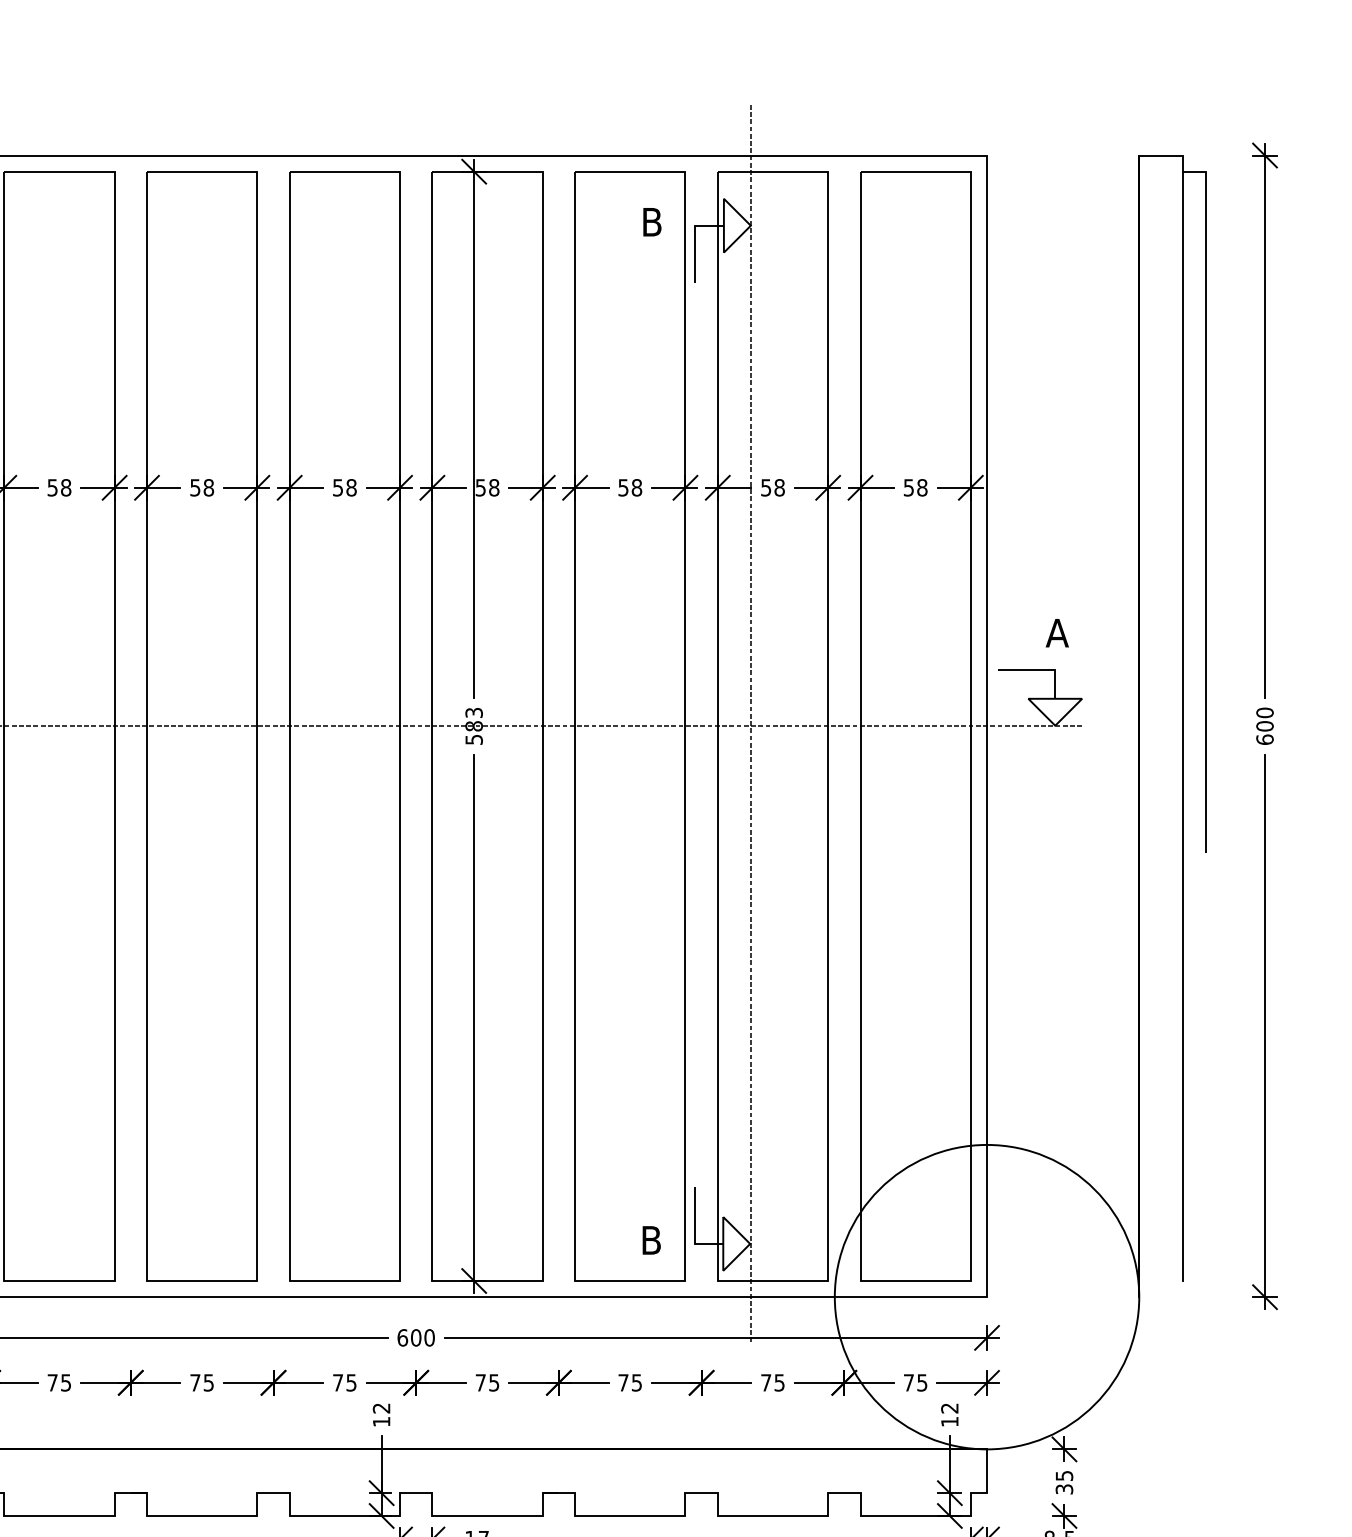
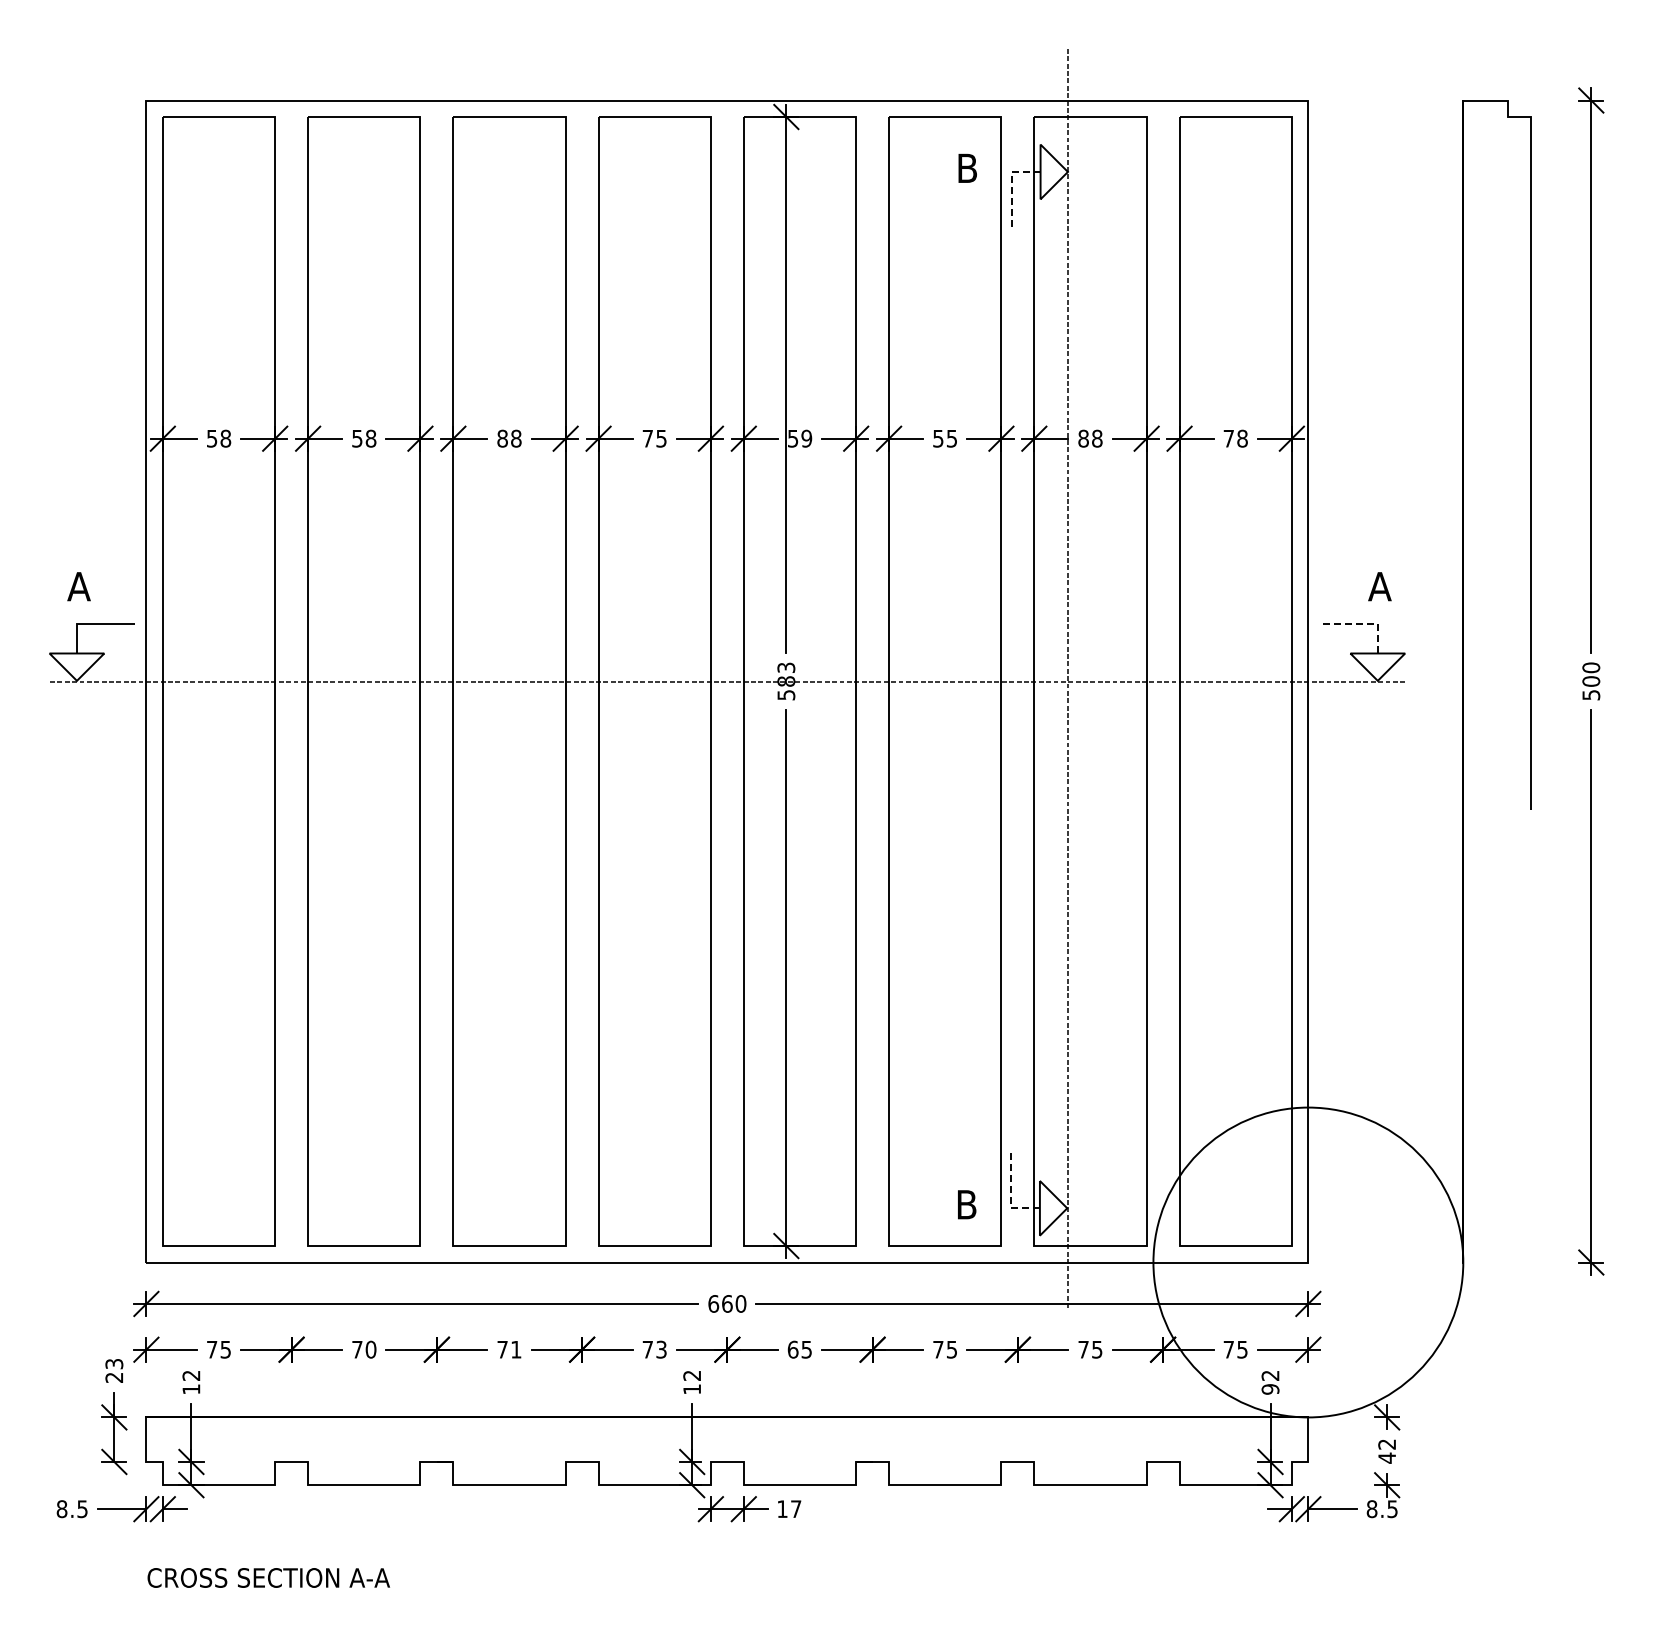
line: (695, 239) -> (1011, 185), solid -> dashed
text: (195, 487) -> (502, 438), 58 -> 88
text: (344, 487) -> (654, 438), 58 -> 75
text: (493, 487) -> (806, 438), 58 -> 59
text: (636, 487) -> (951, 438), 58 -> 55
text: (766, 487) -> (1083, 438), 58 -> 88
text: (908, 487) -> (1228, 438), 58 -> 78
line: (1042, 670) -> (1364, 624), solid -> dashed
line: (1182, 726) -> (1507, 681), removed
text: (1265, 739) -> (1591, 694), 600 -> 500
line: (694, 1230) -> (1010, 1194), solid -> dashed
text: (416, 1337) -> (727, 1303), 600 -> 660
text: (351, 1381) -> (661, 1348), 75 -> 73
text: (65, 1382) -> (370, 1349), 75 -> 70
text: (209, 1382) -> (516, 1349), 75 -> 71
text: (480, 1382) -> (792, 1349), 75 -> 65
text: (949, 1421) -> (1270, 1389), 12 -> 92
text: (1064, 1482) -> (1387, 1451), 35 -> 42

